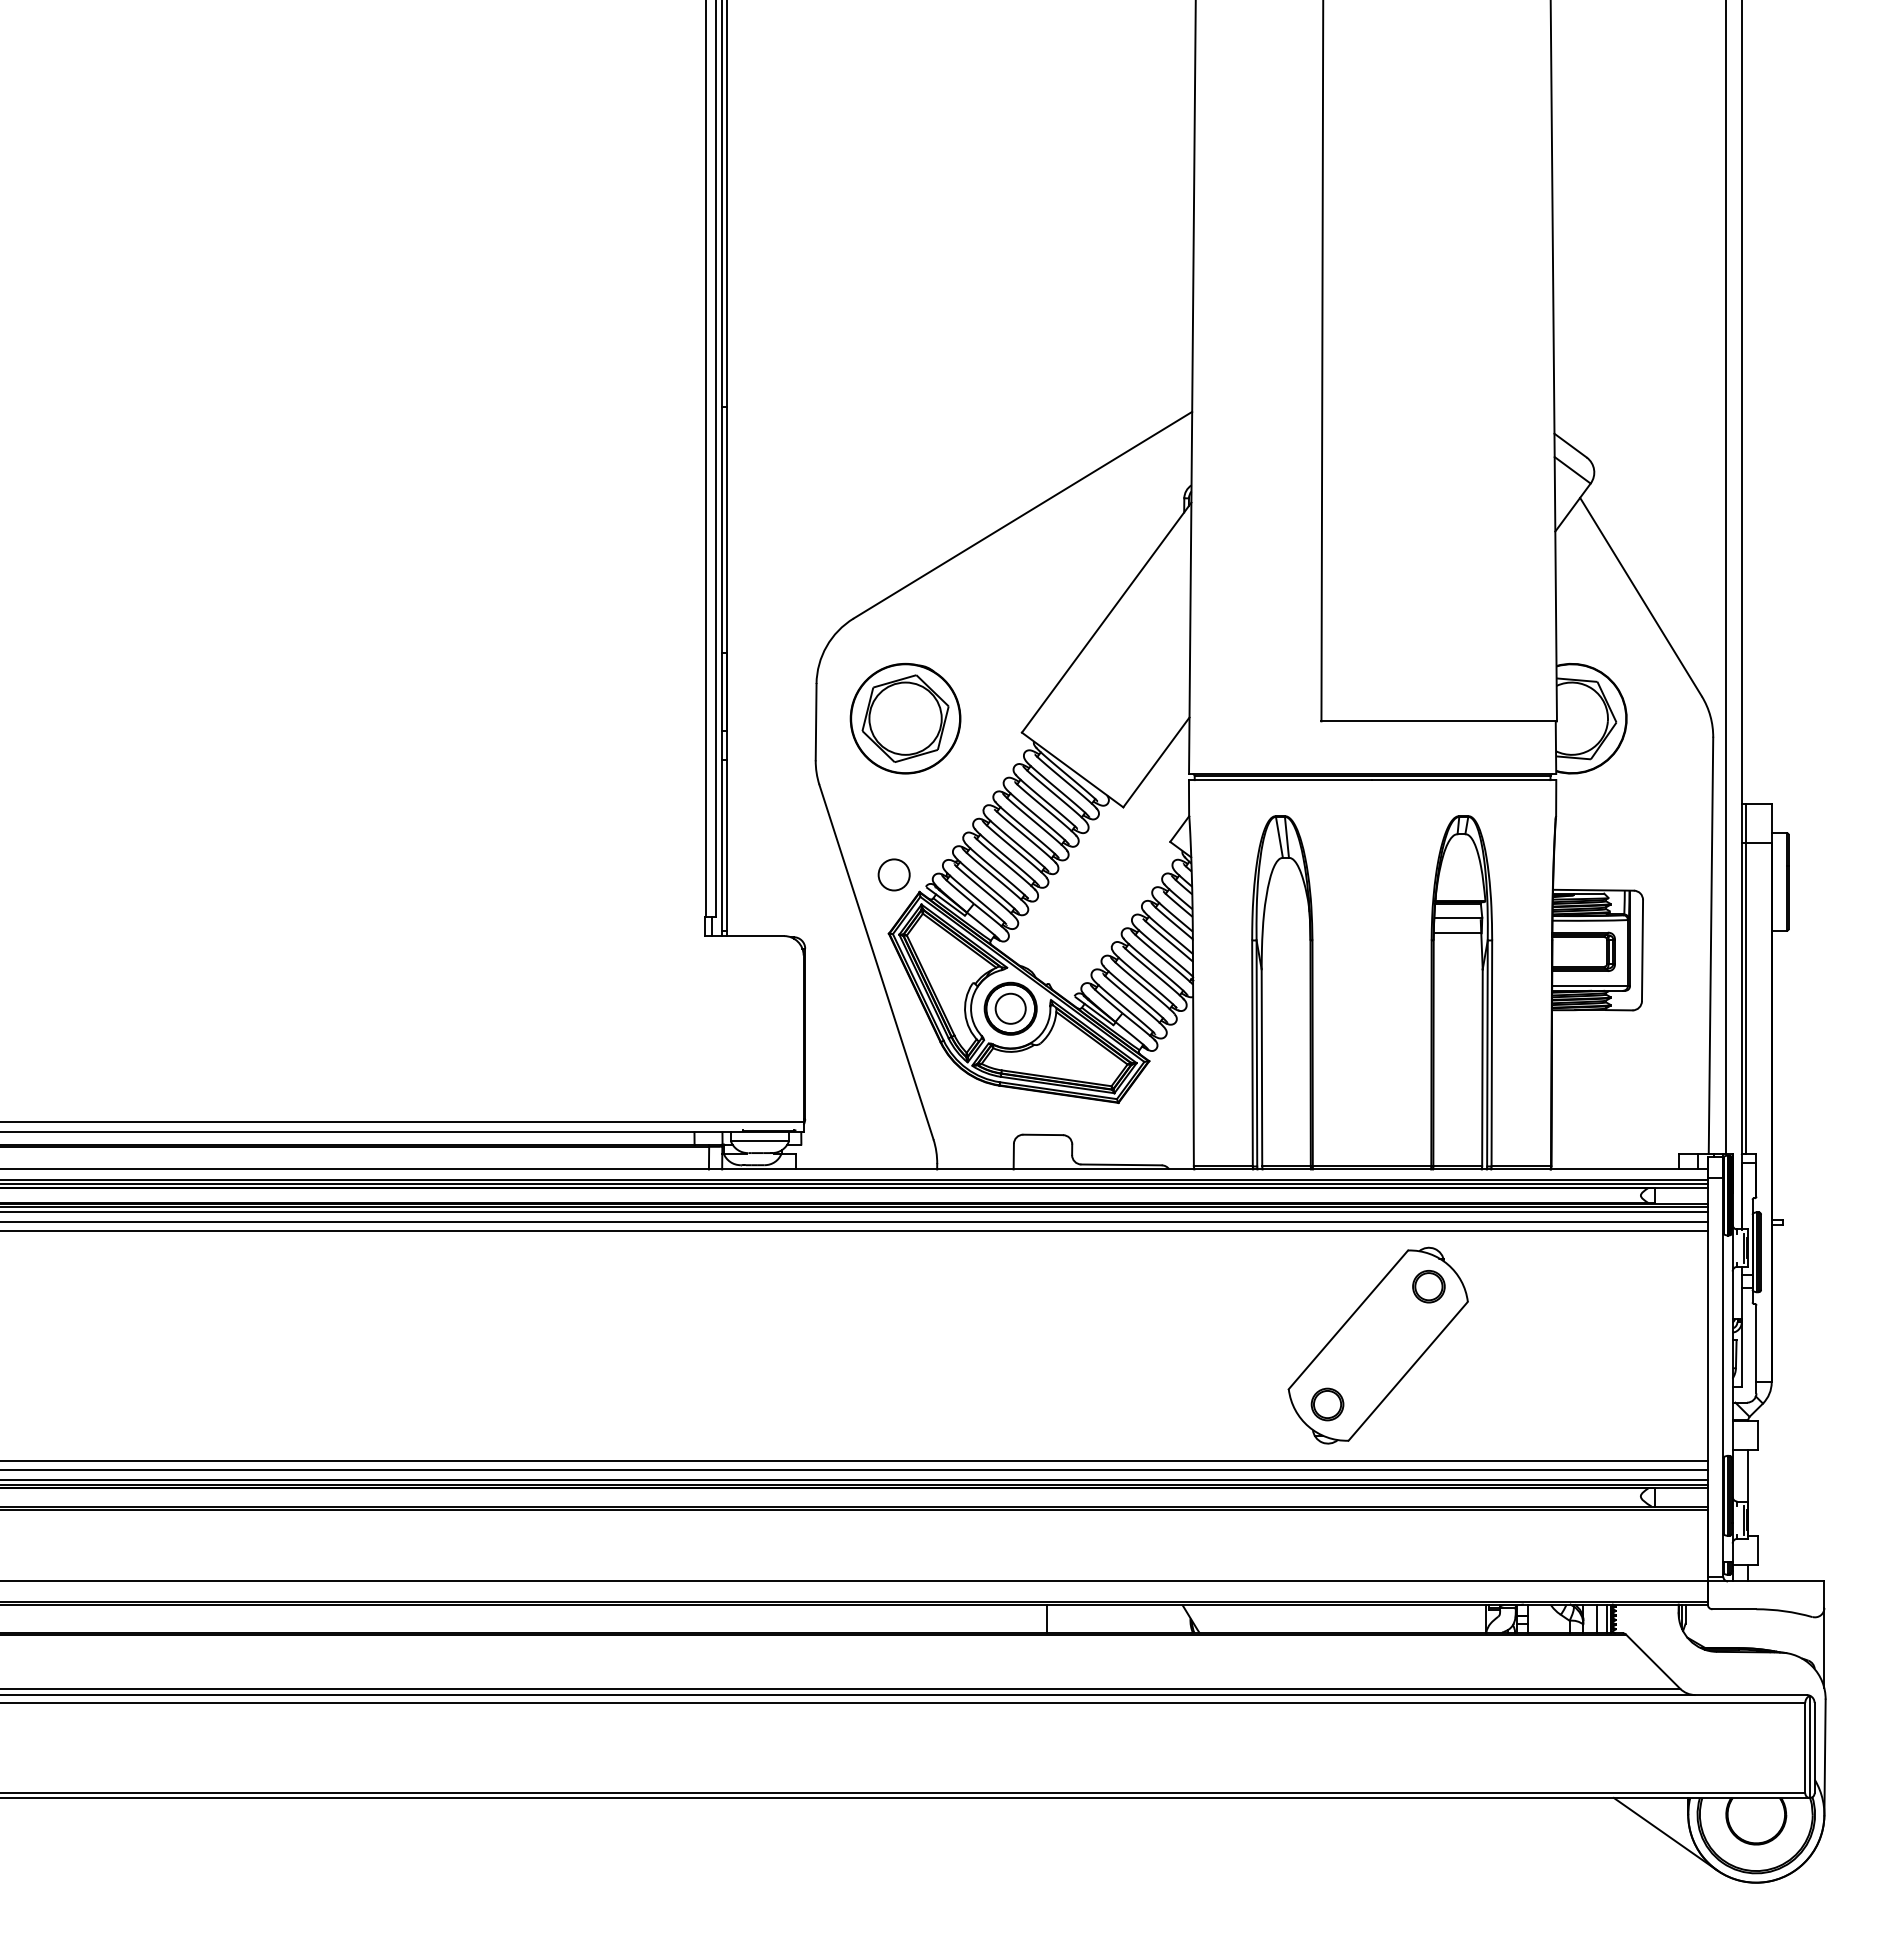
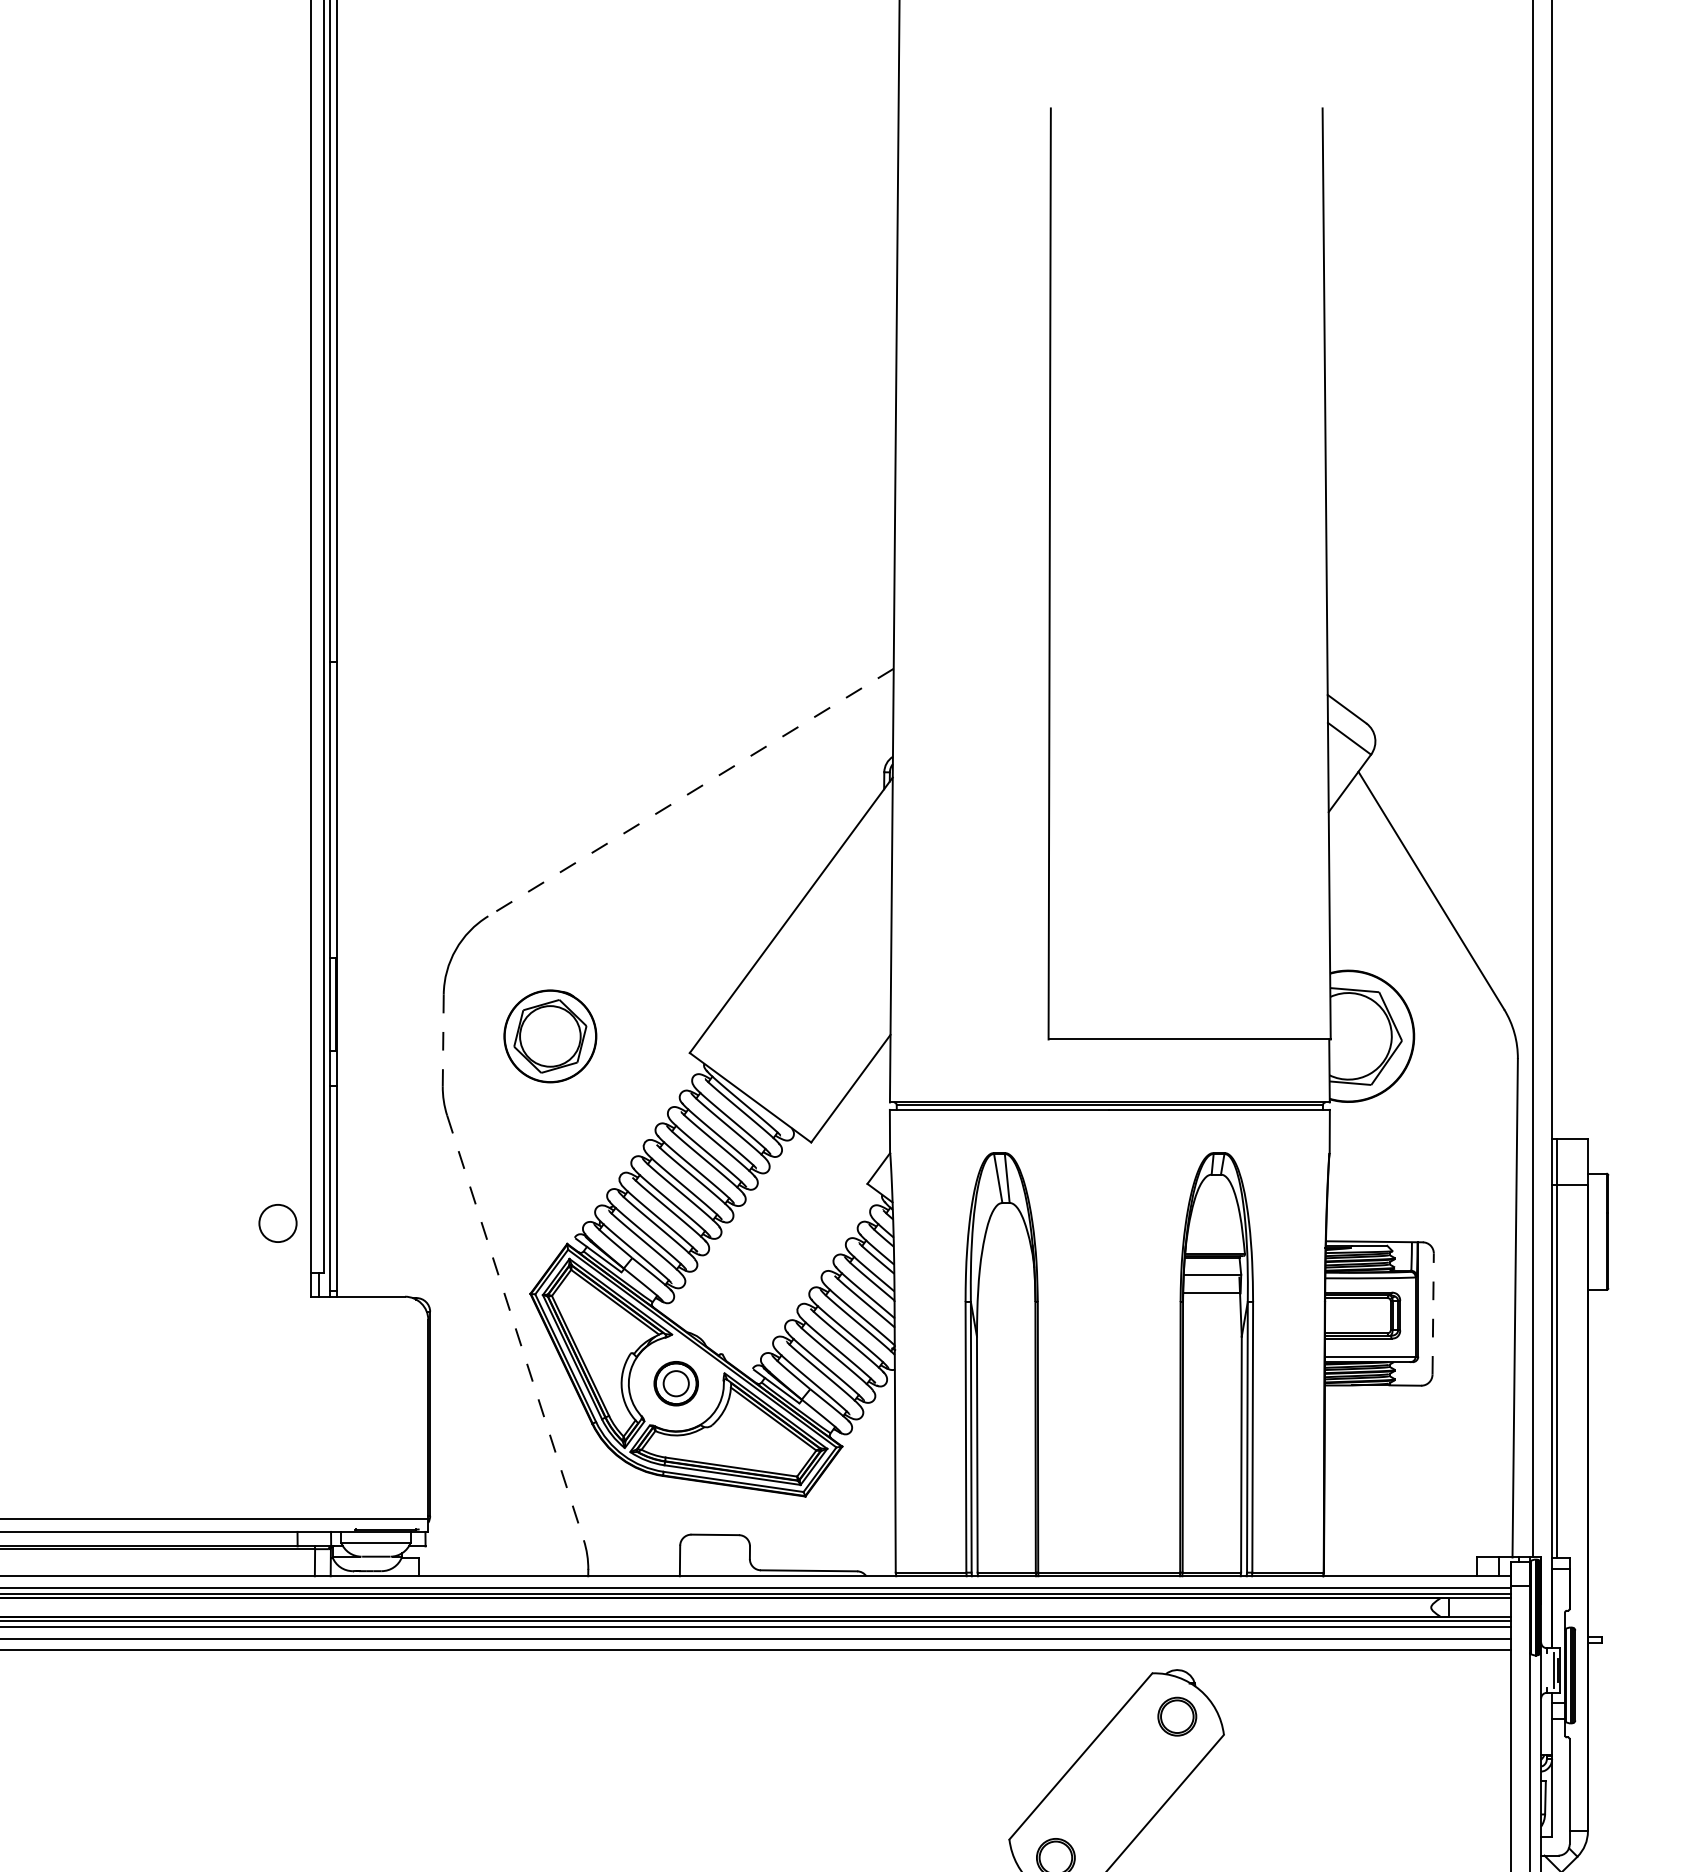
line: (1022, 515) -> (690, 792), solid -> dashed
part: (905, 718) -> (550, 1036), size x0.7
line: (816, 722) -> (443, 1040), solid -> dashed
circle: (893, 874) -> (277, 1222), moved
line: (1642, 950) -> (1433, 1313), solid -> dashed
line: (876, 962) -> (515, 1328), solid -> dashed
part: (1010, 1008) -> (676, 1383), size x0.7

